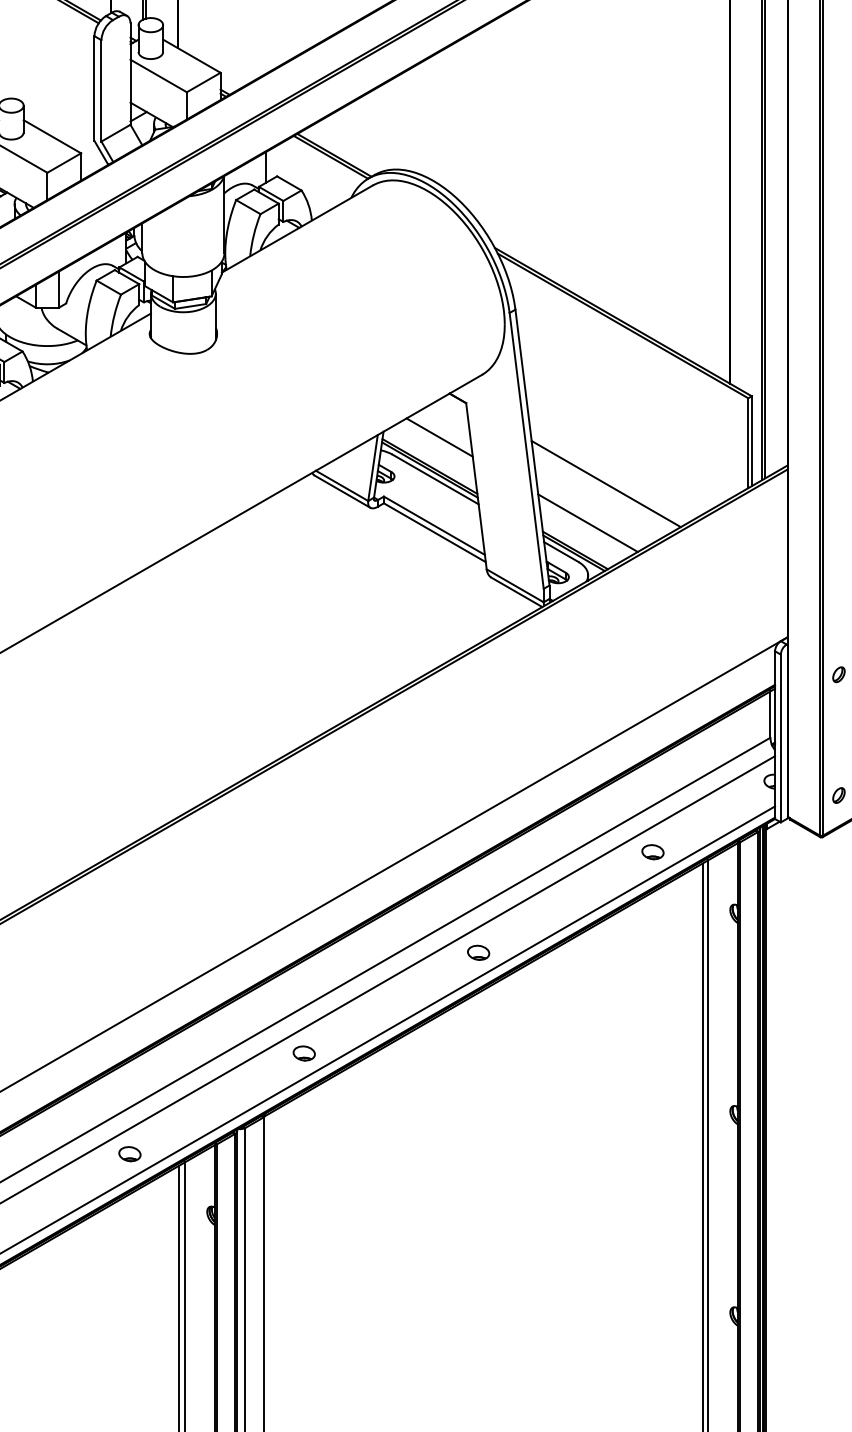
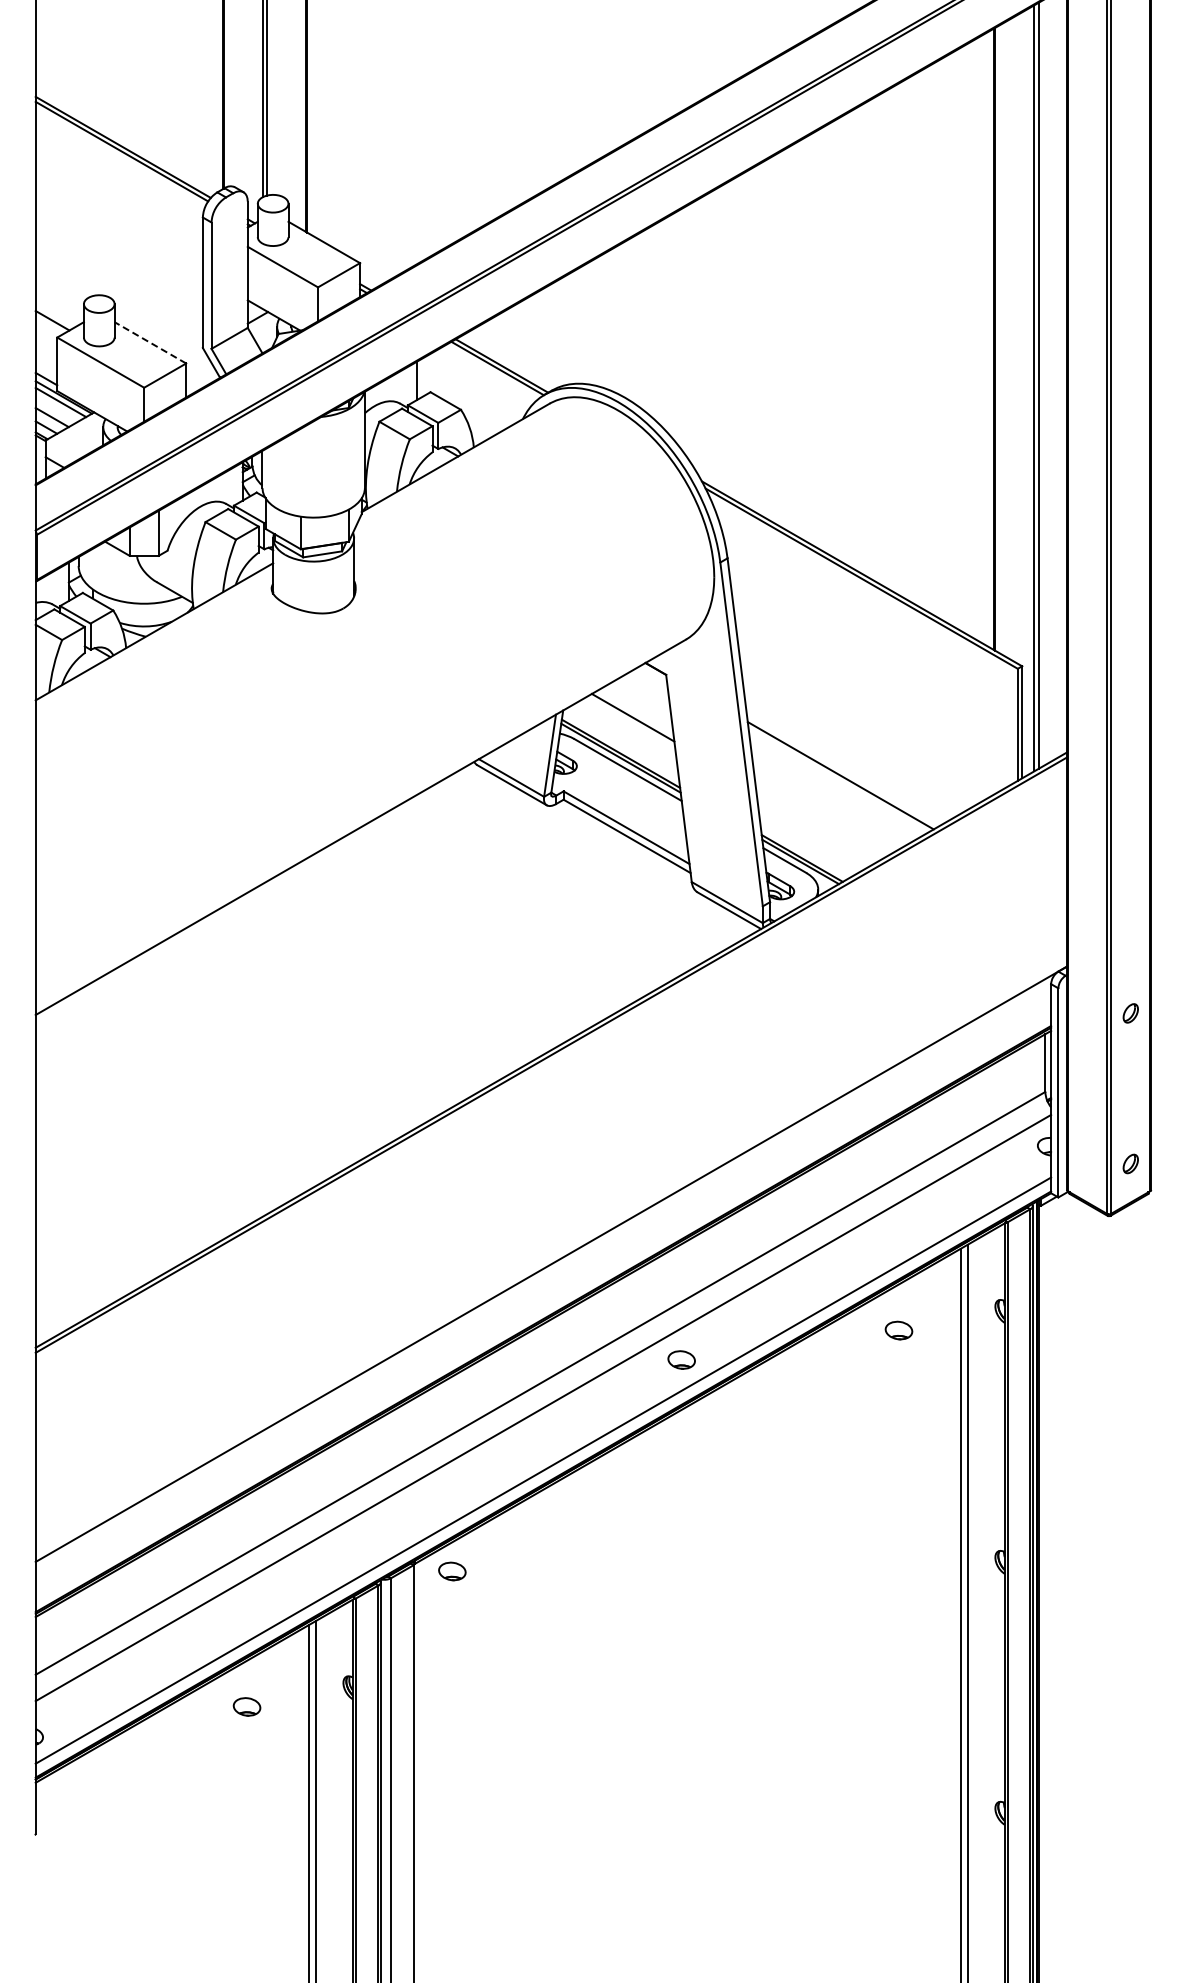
line: (52, 136) -> (150, 342), solid -> dashed
line: (588, 523) -> (818, 824), removed
part: (652, 852) -> (898, 1330), moved
part: (304, 1053) -> (452, 1571), moved
part: (129, 1153) -> (246, 1706), moved

